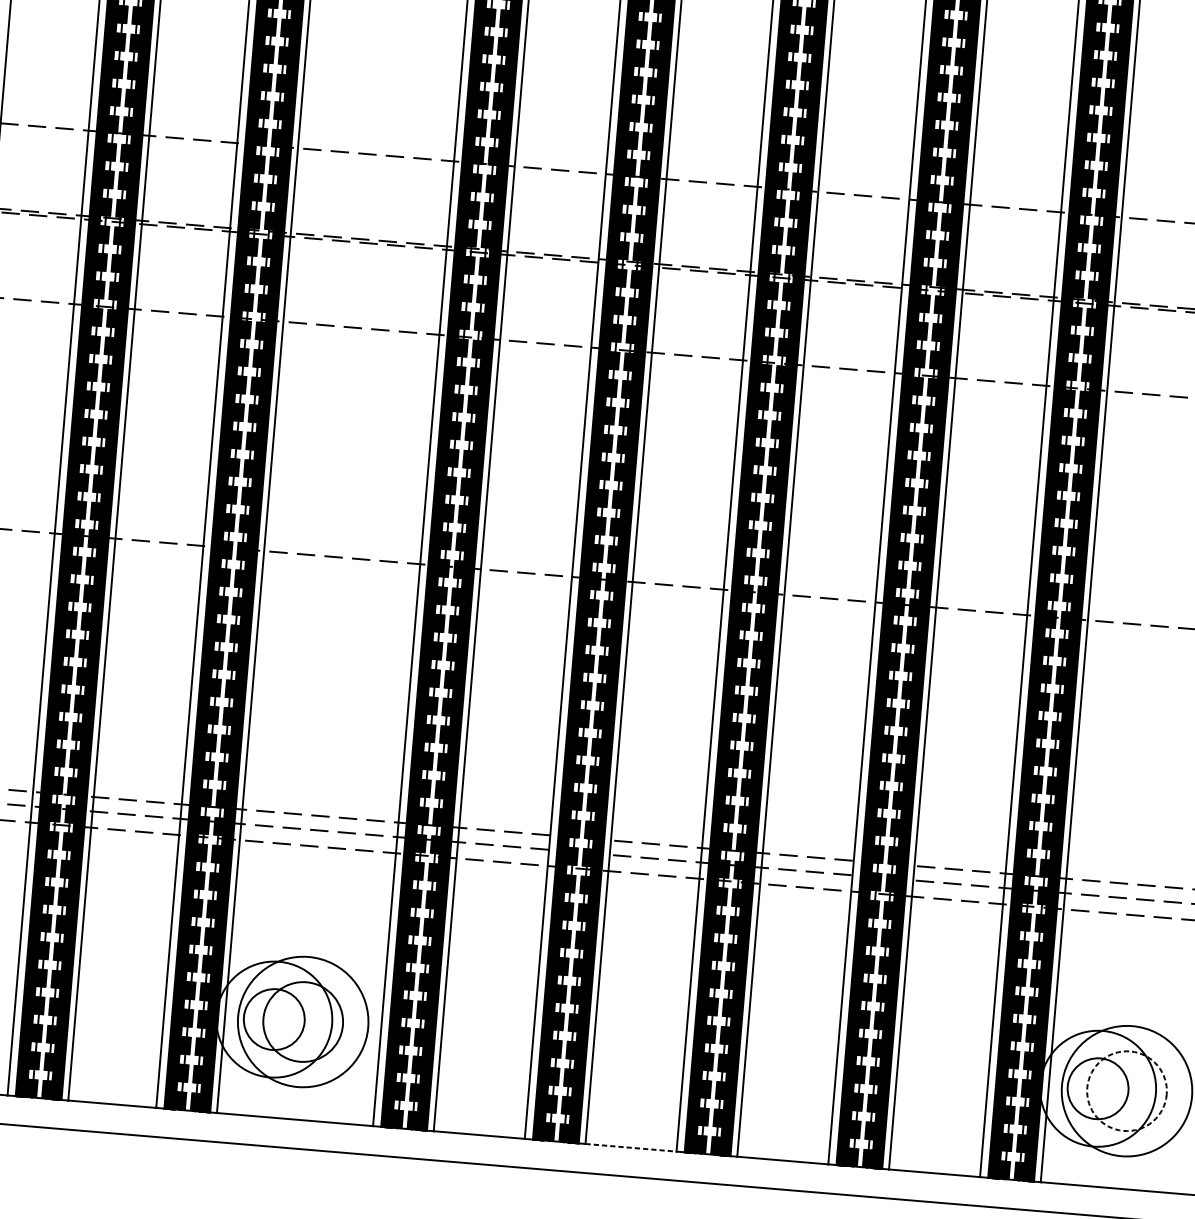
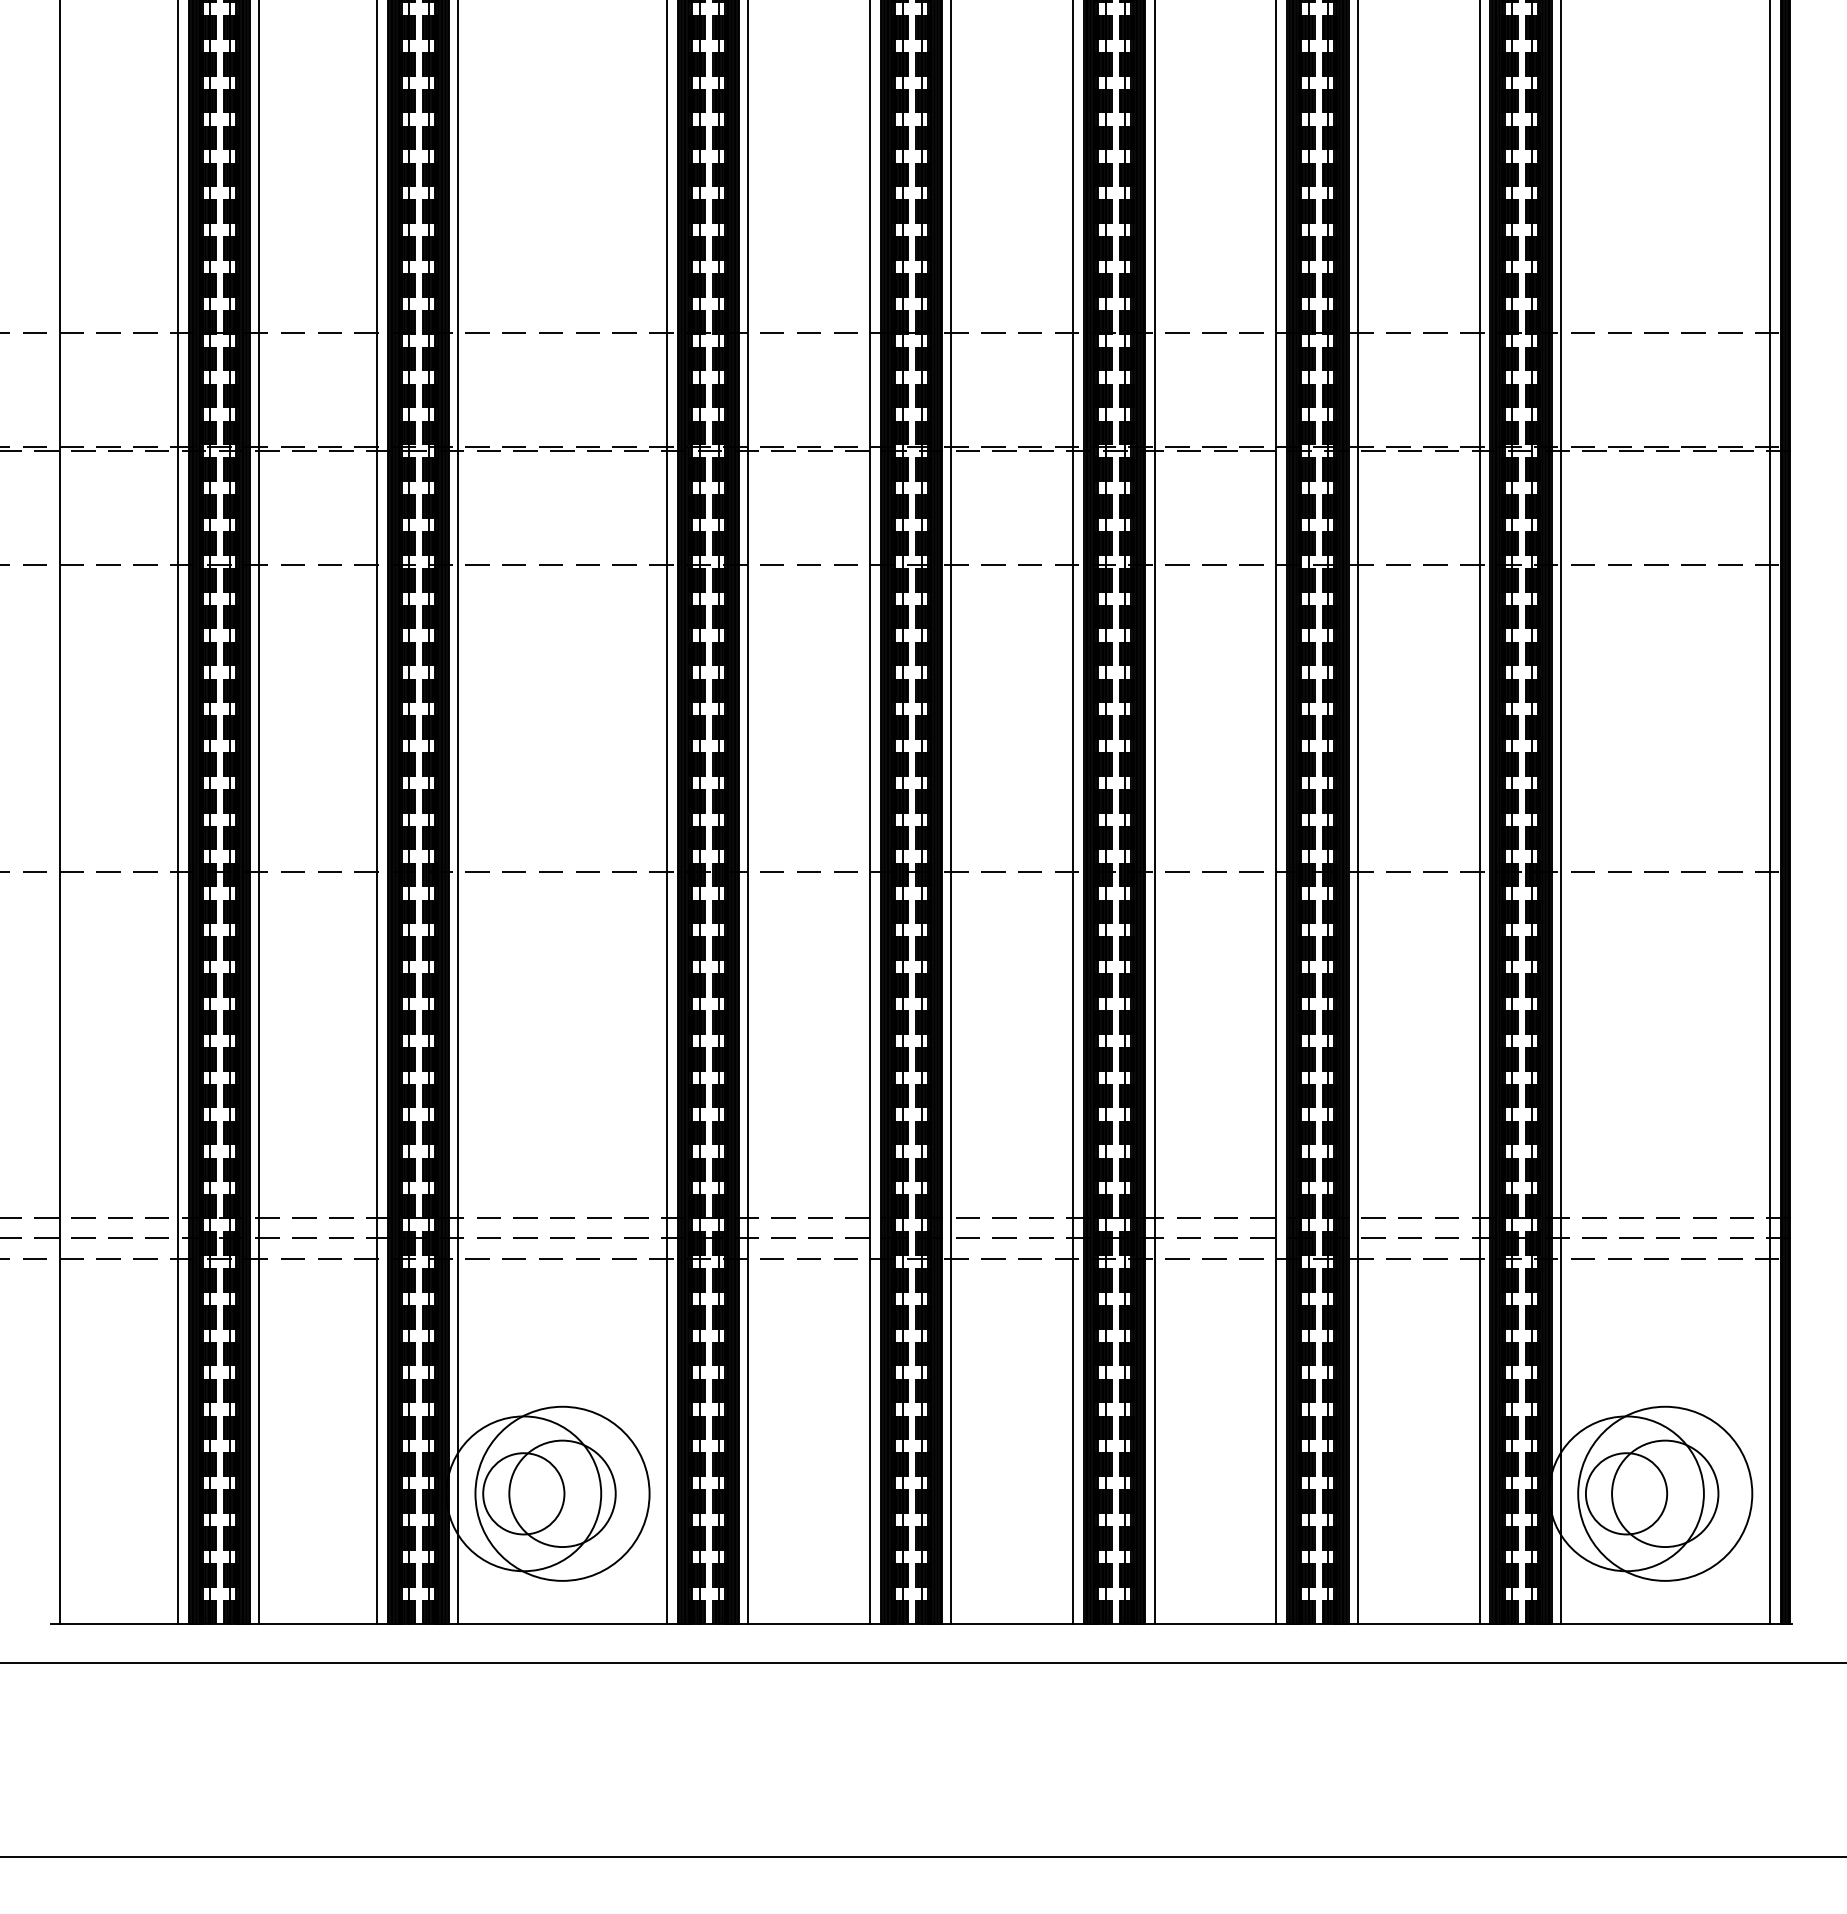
circle: (1127, 1090) -> (1665, 1493), dashed -> solid
line: (631, 1147) -> (1012, 1624), dashed -> solid

